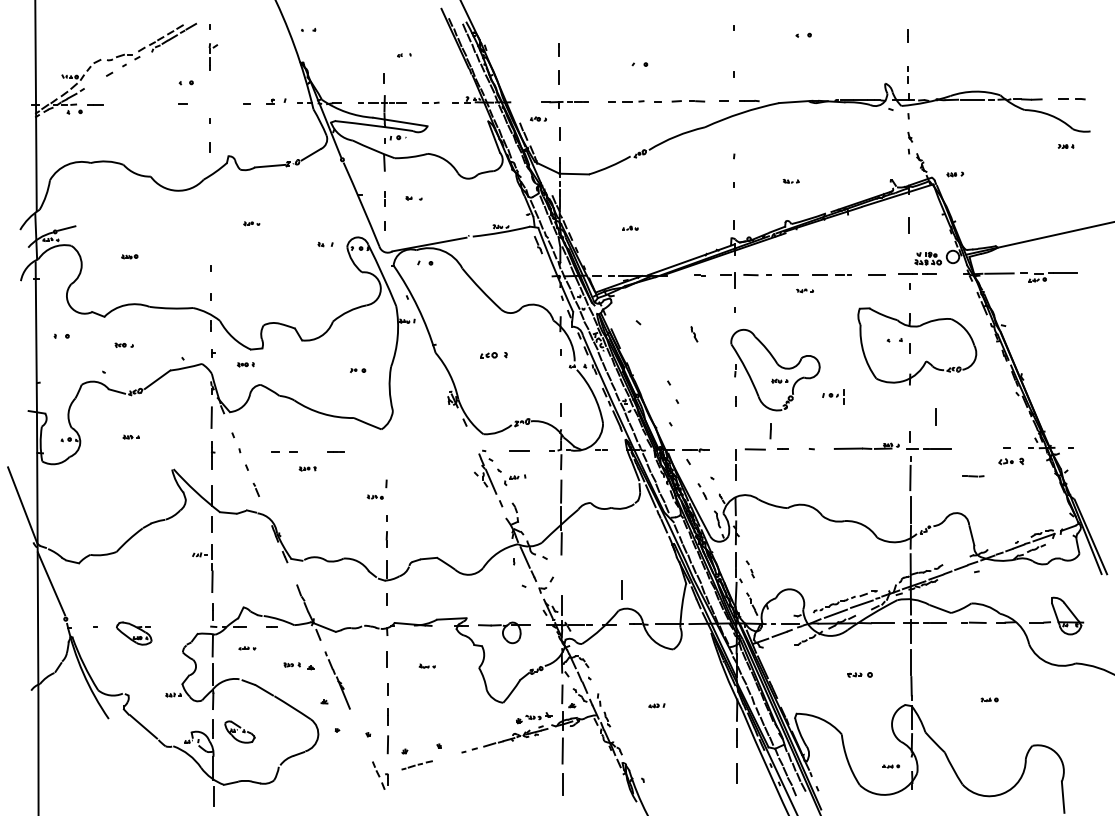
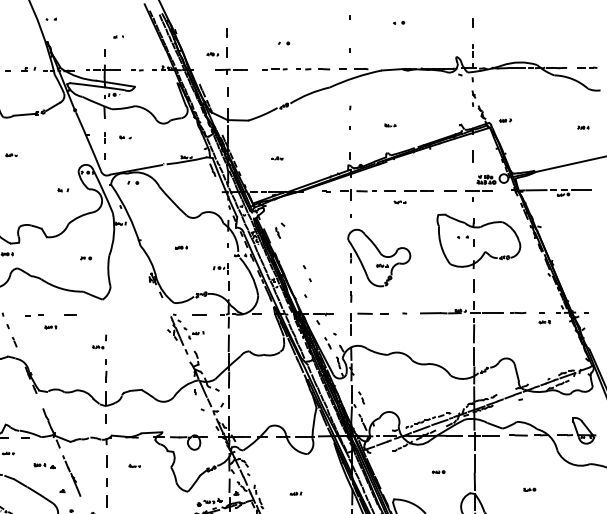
part: (668, 101) -> (304, 69), size x0.71
part: (538, 118) -> (212, 53), moved
part: (1065, 146) -> (582, 127), moved
part: (325, 244) -> (63, 190), moved
line: (694, 334) -> (278, 233), moved
part: (493, 355) -> (181, 247), size x0.62
part: (833, 396) -> (221, 268), moved
line: (935, 416) -> (473, 285), moved
line: (770, 431) -> (351, 296), moved
part: (1010, 460) -> (544, 321), size x0.62
line: (973, 476) -> (518, 313), moved
line: (621, 589) -> (228, 401), moved
part: (859, 674) -> (438, 471), size x0.71

